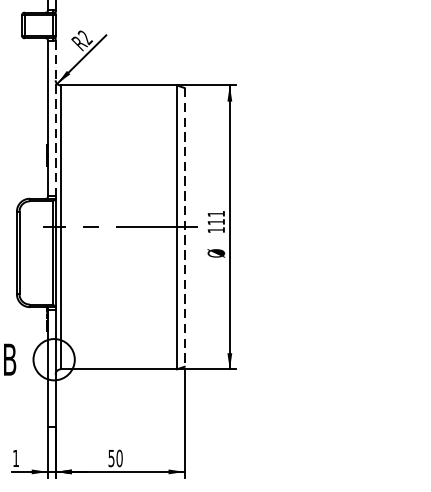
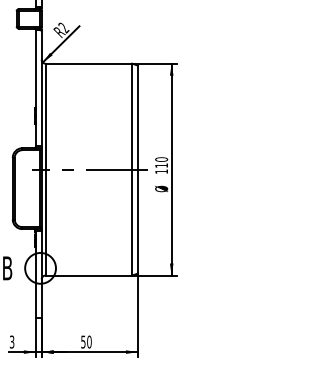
line: (55, 118) -> (41, 88), dashed -> solid
text: (216, 213) -> (161, 159), 111 -> 110
line: (184, 228) -> (137, 170), dashed -> solid
text: (15, 457) -> (11, 341), 1 -> 3

